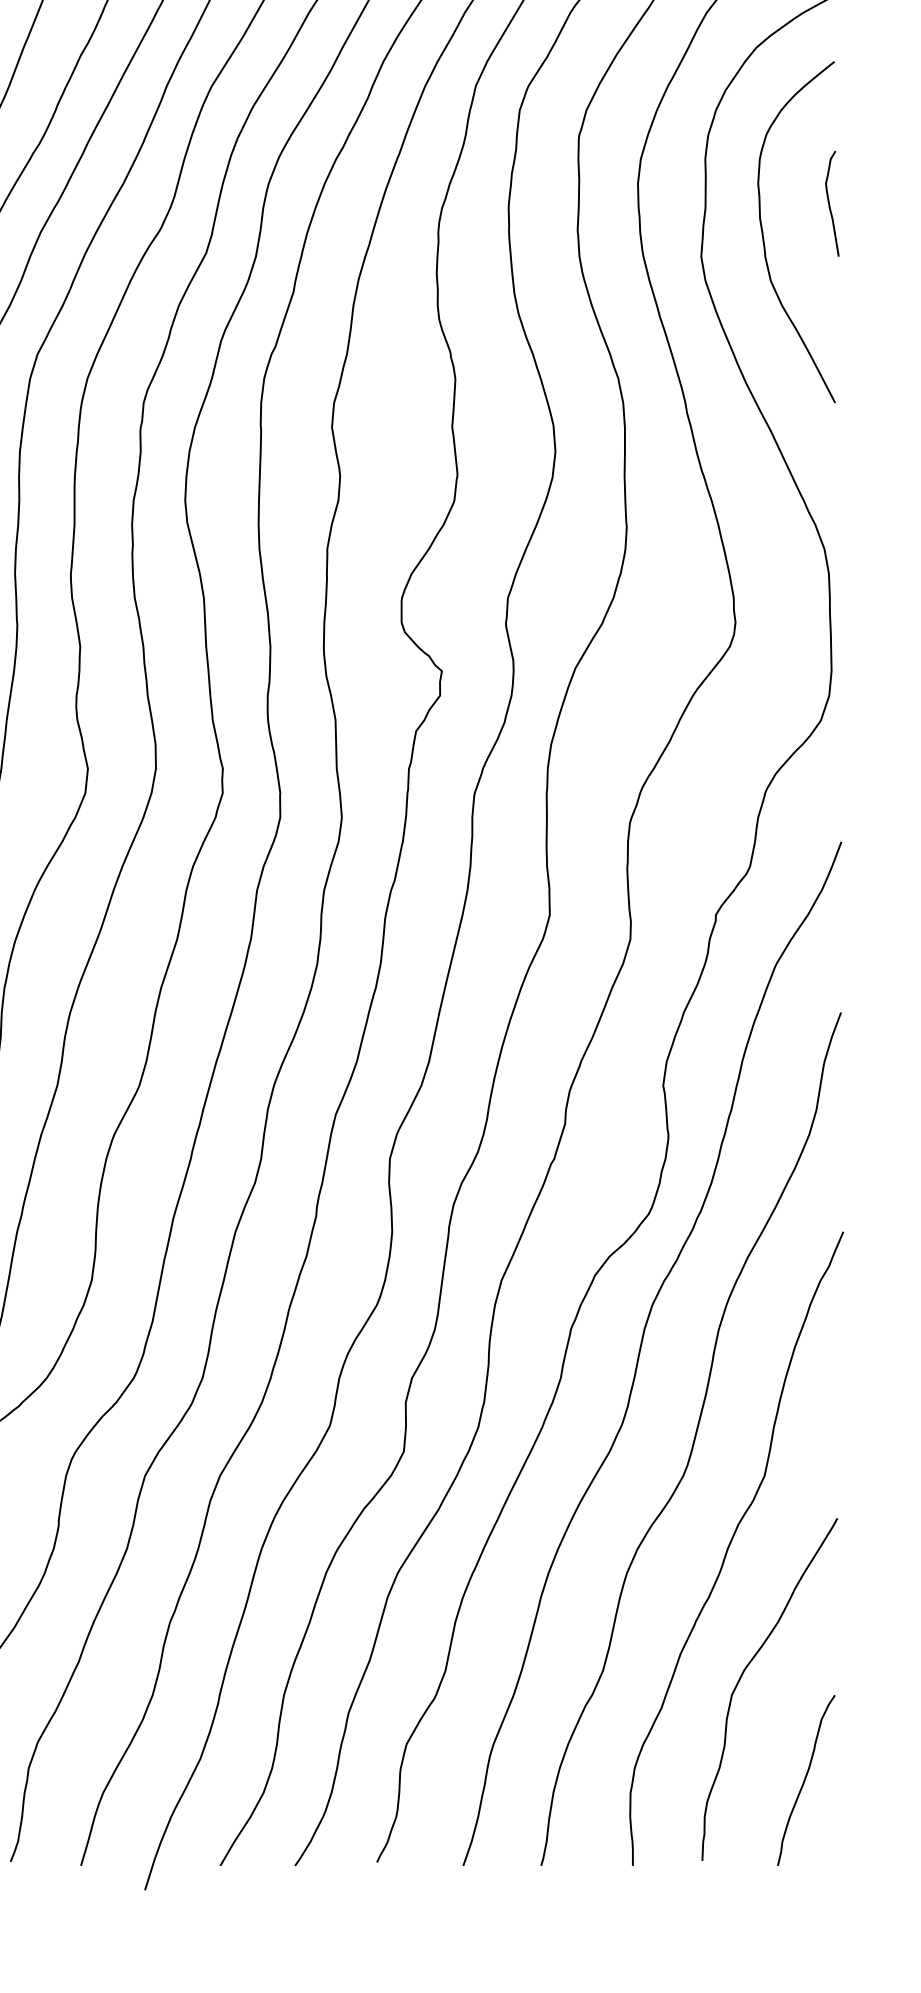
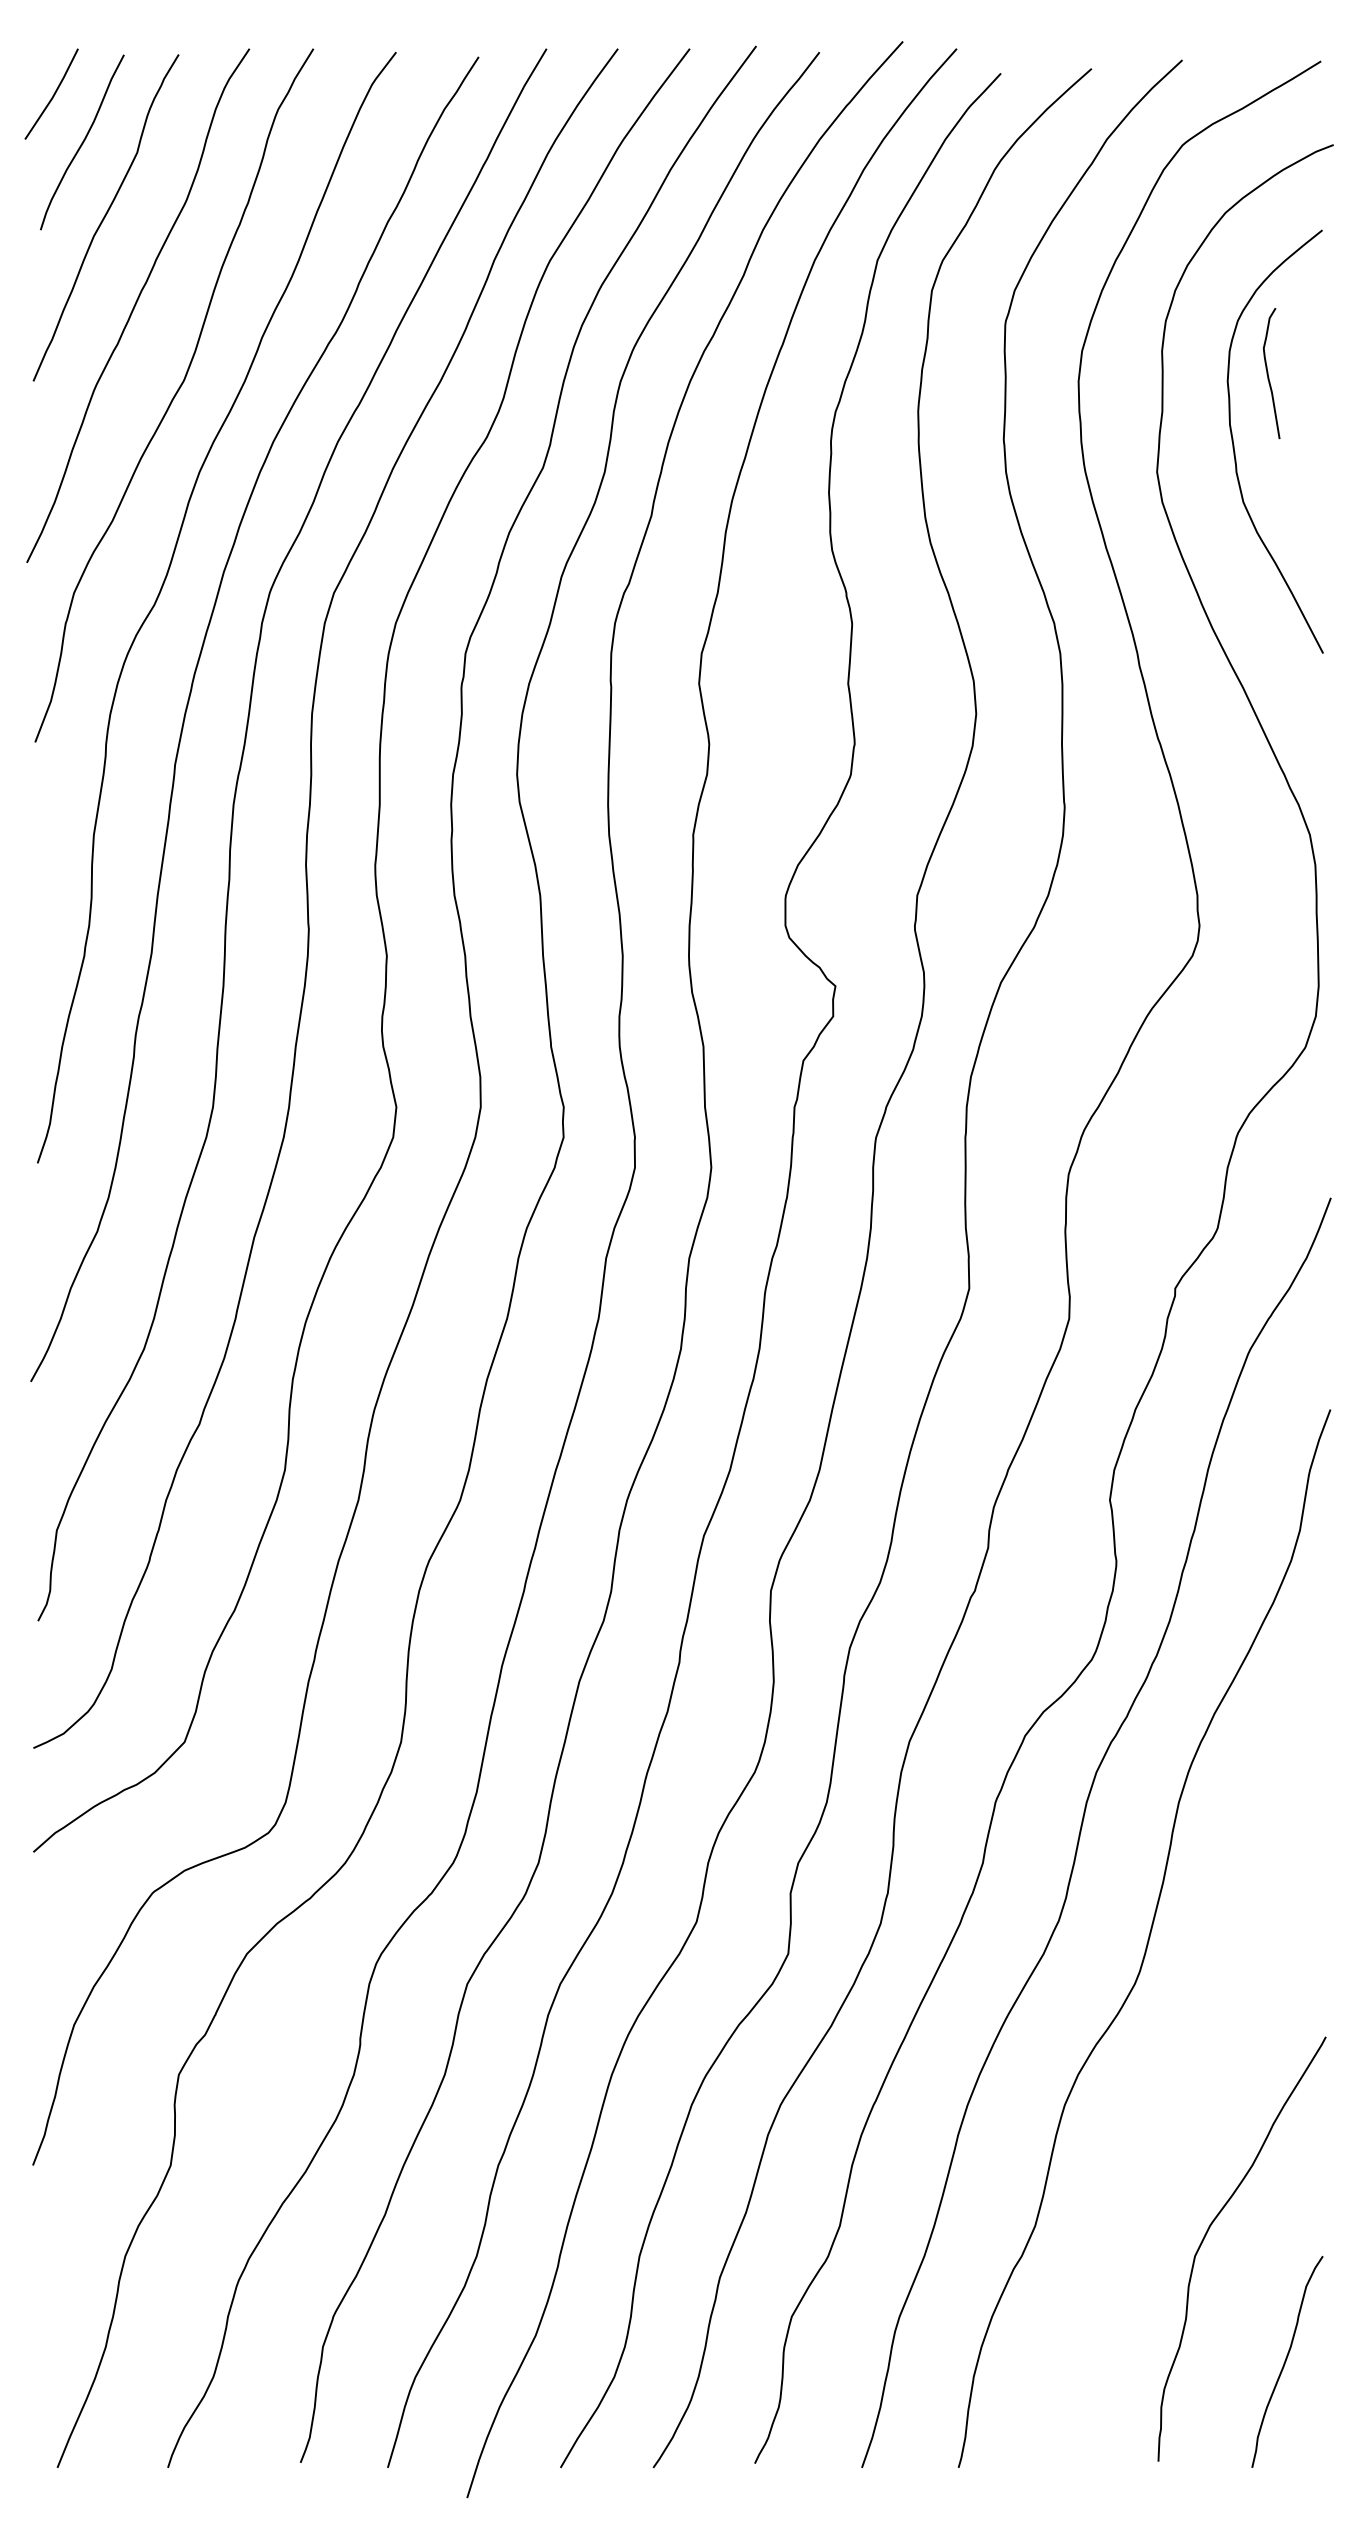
curve: (829, 203) -> (1268, 373), moved
curve: (729, 1546) -> (1192, 2071), removed

